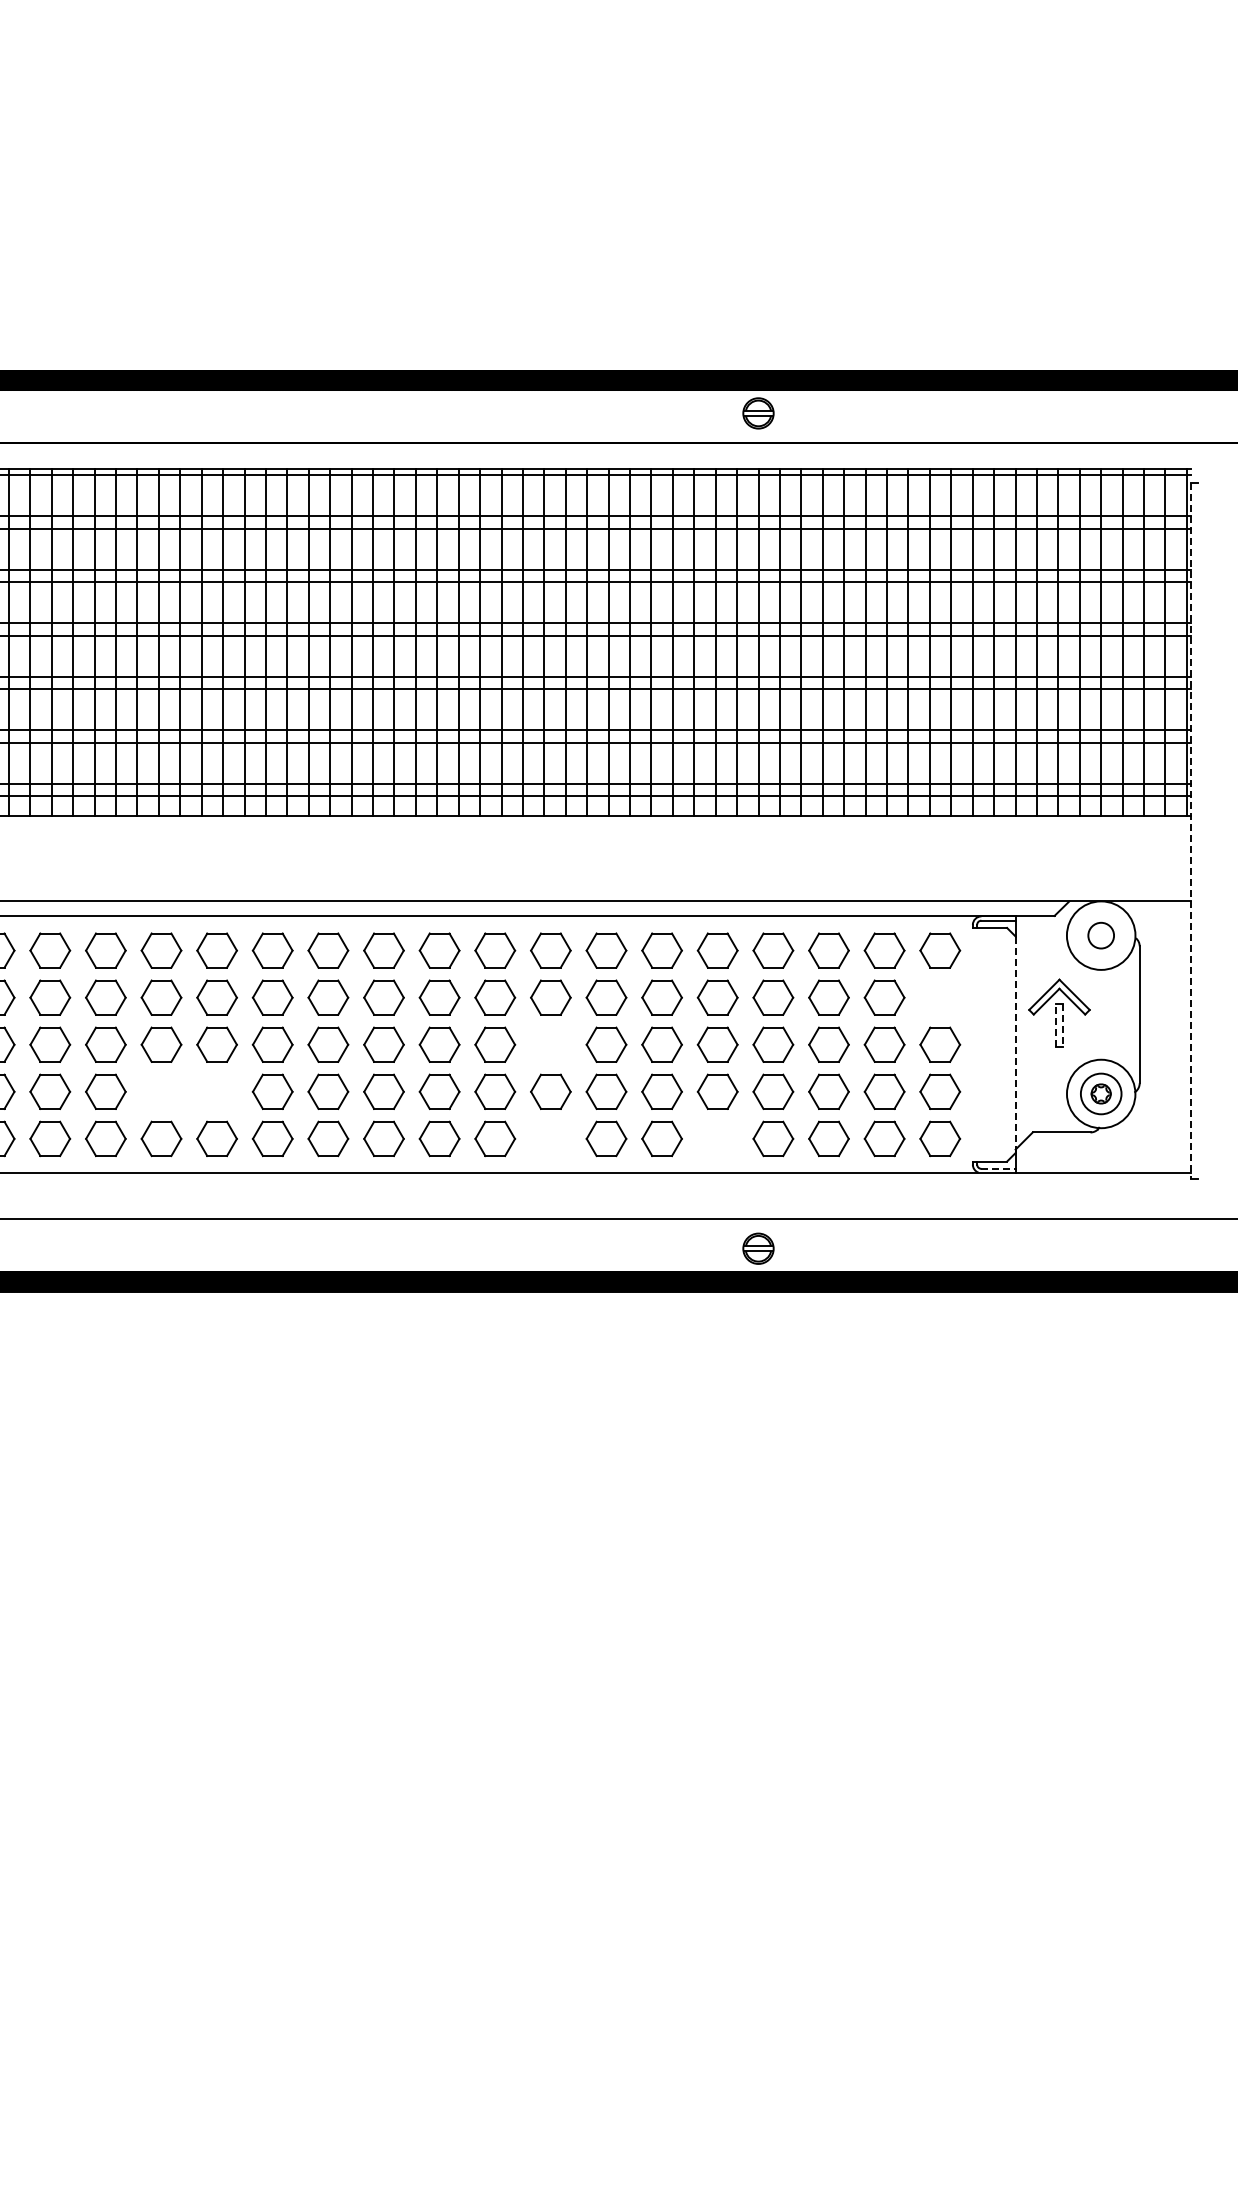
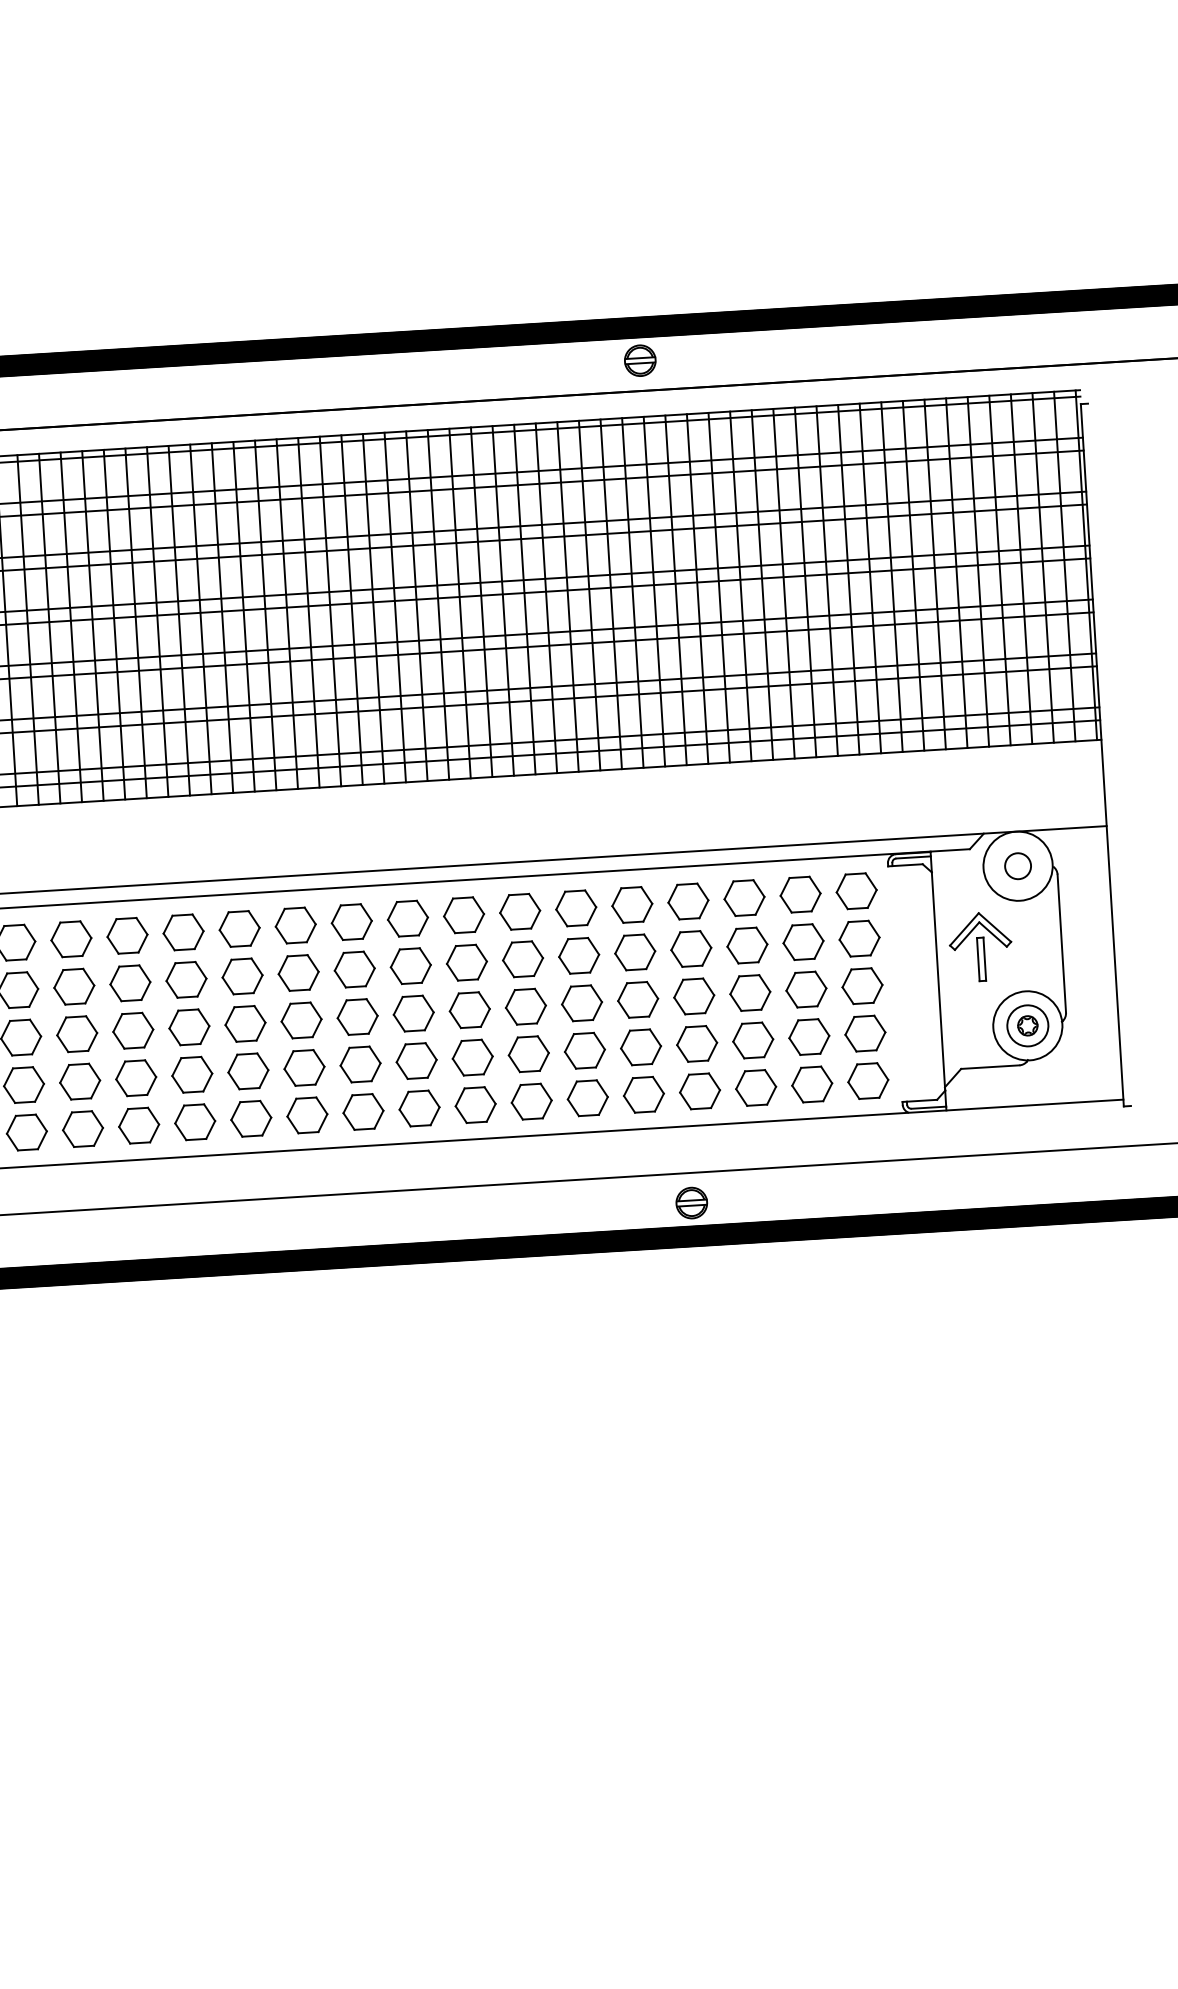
line: (1191, 831) -> (1102, 755), dashed -> solid
part: (940, 997) -> (859, 938), added
line: (1056, 1025) -> (978, 959), dashed -> solid
line: (1062, 1026) -> (984, 960), dashed -> solid
part: (550, 1044) -> (469, 1009), added
line: (1015, 1044) -> (938, 981), dashed -> solid
part: (161, 1091) -> (80, 1081), added
part: (216, 1091) -> (135, 1077), added
part: (550, 1138) -> (475, 1104), added
part: (717, 1138) -> (643, 1094), added
line: (999, 1168) -> (929, 1107), dashed -> solid

